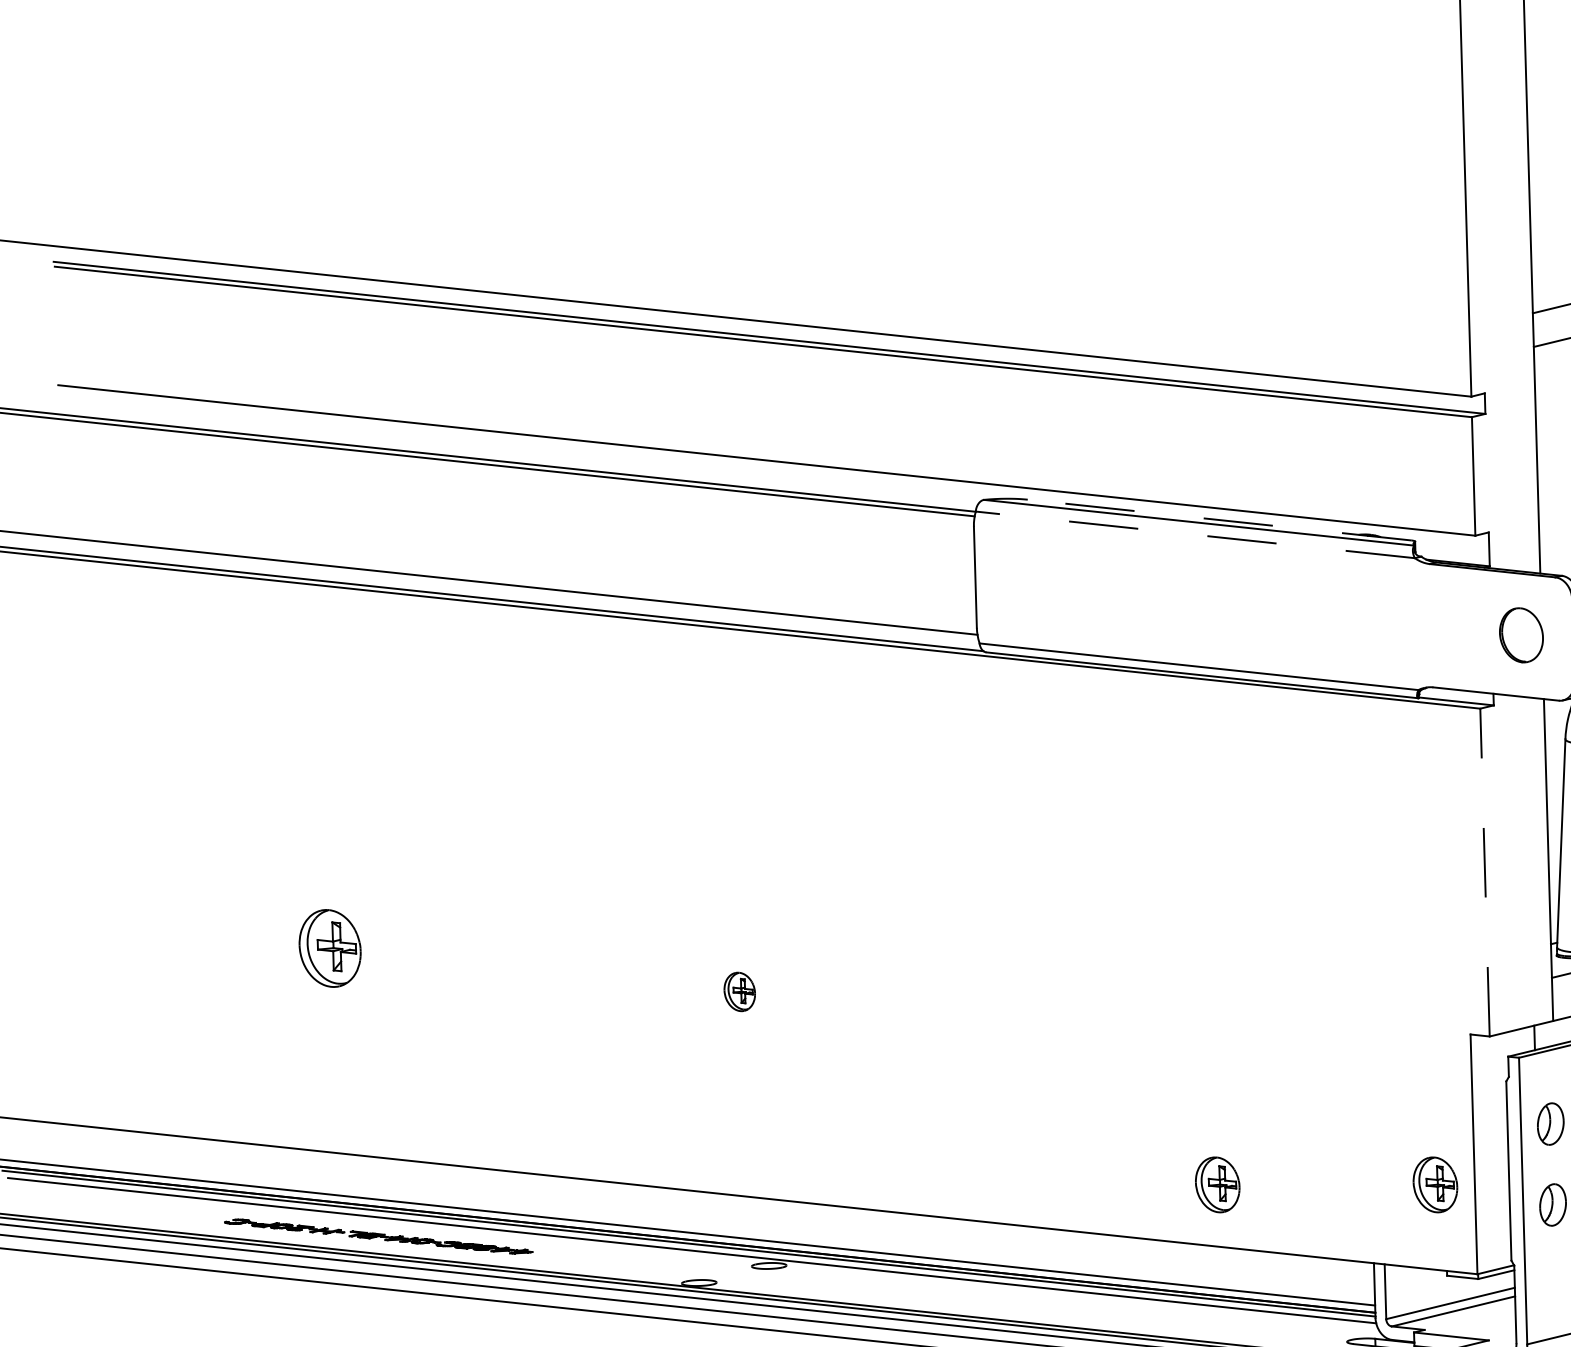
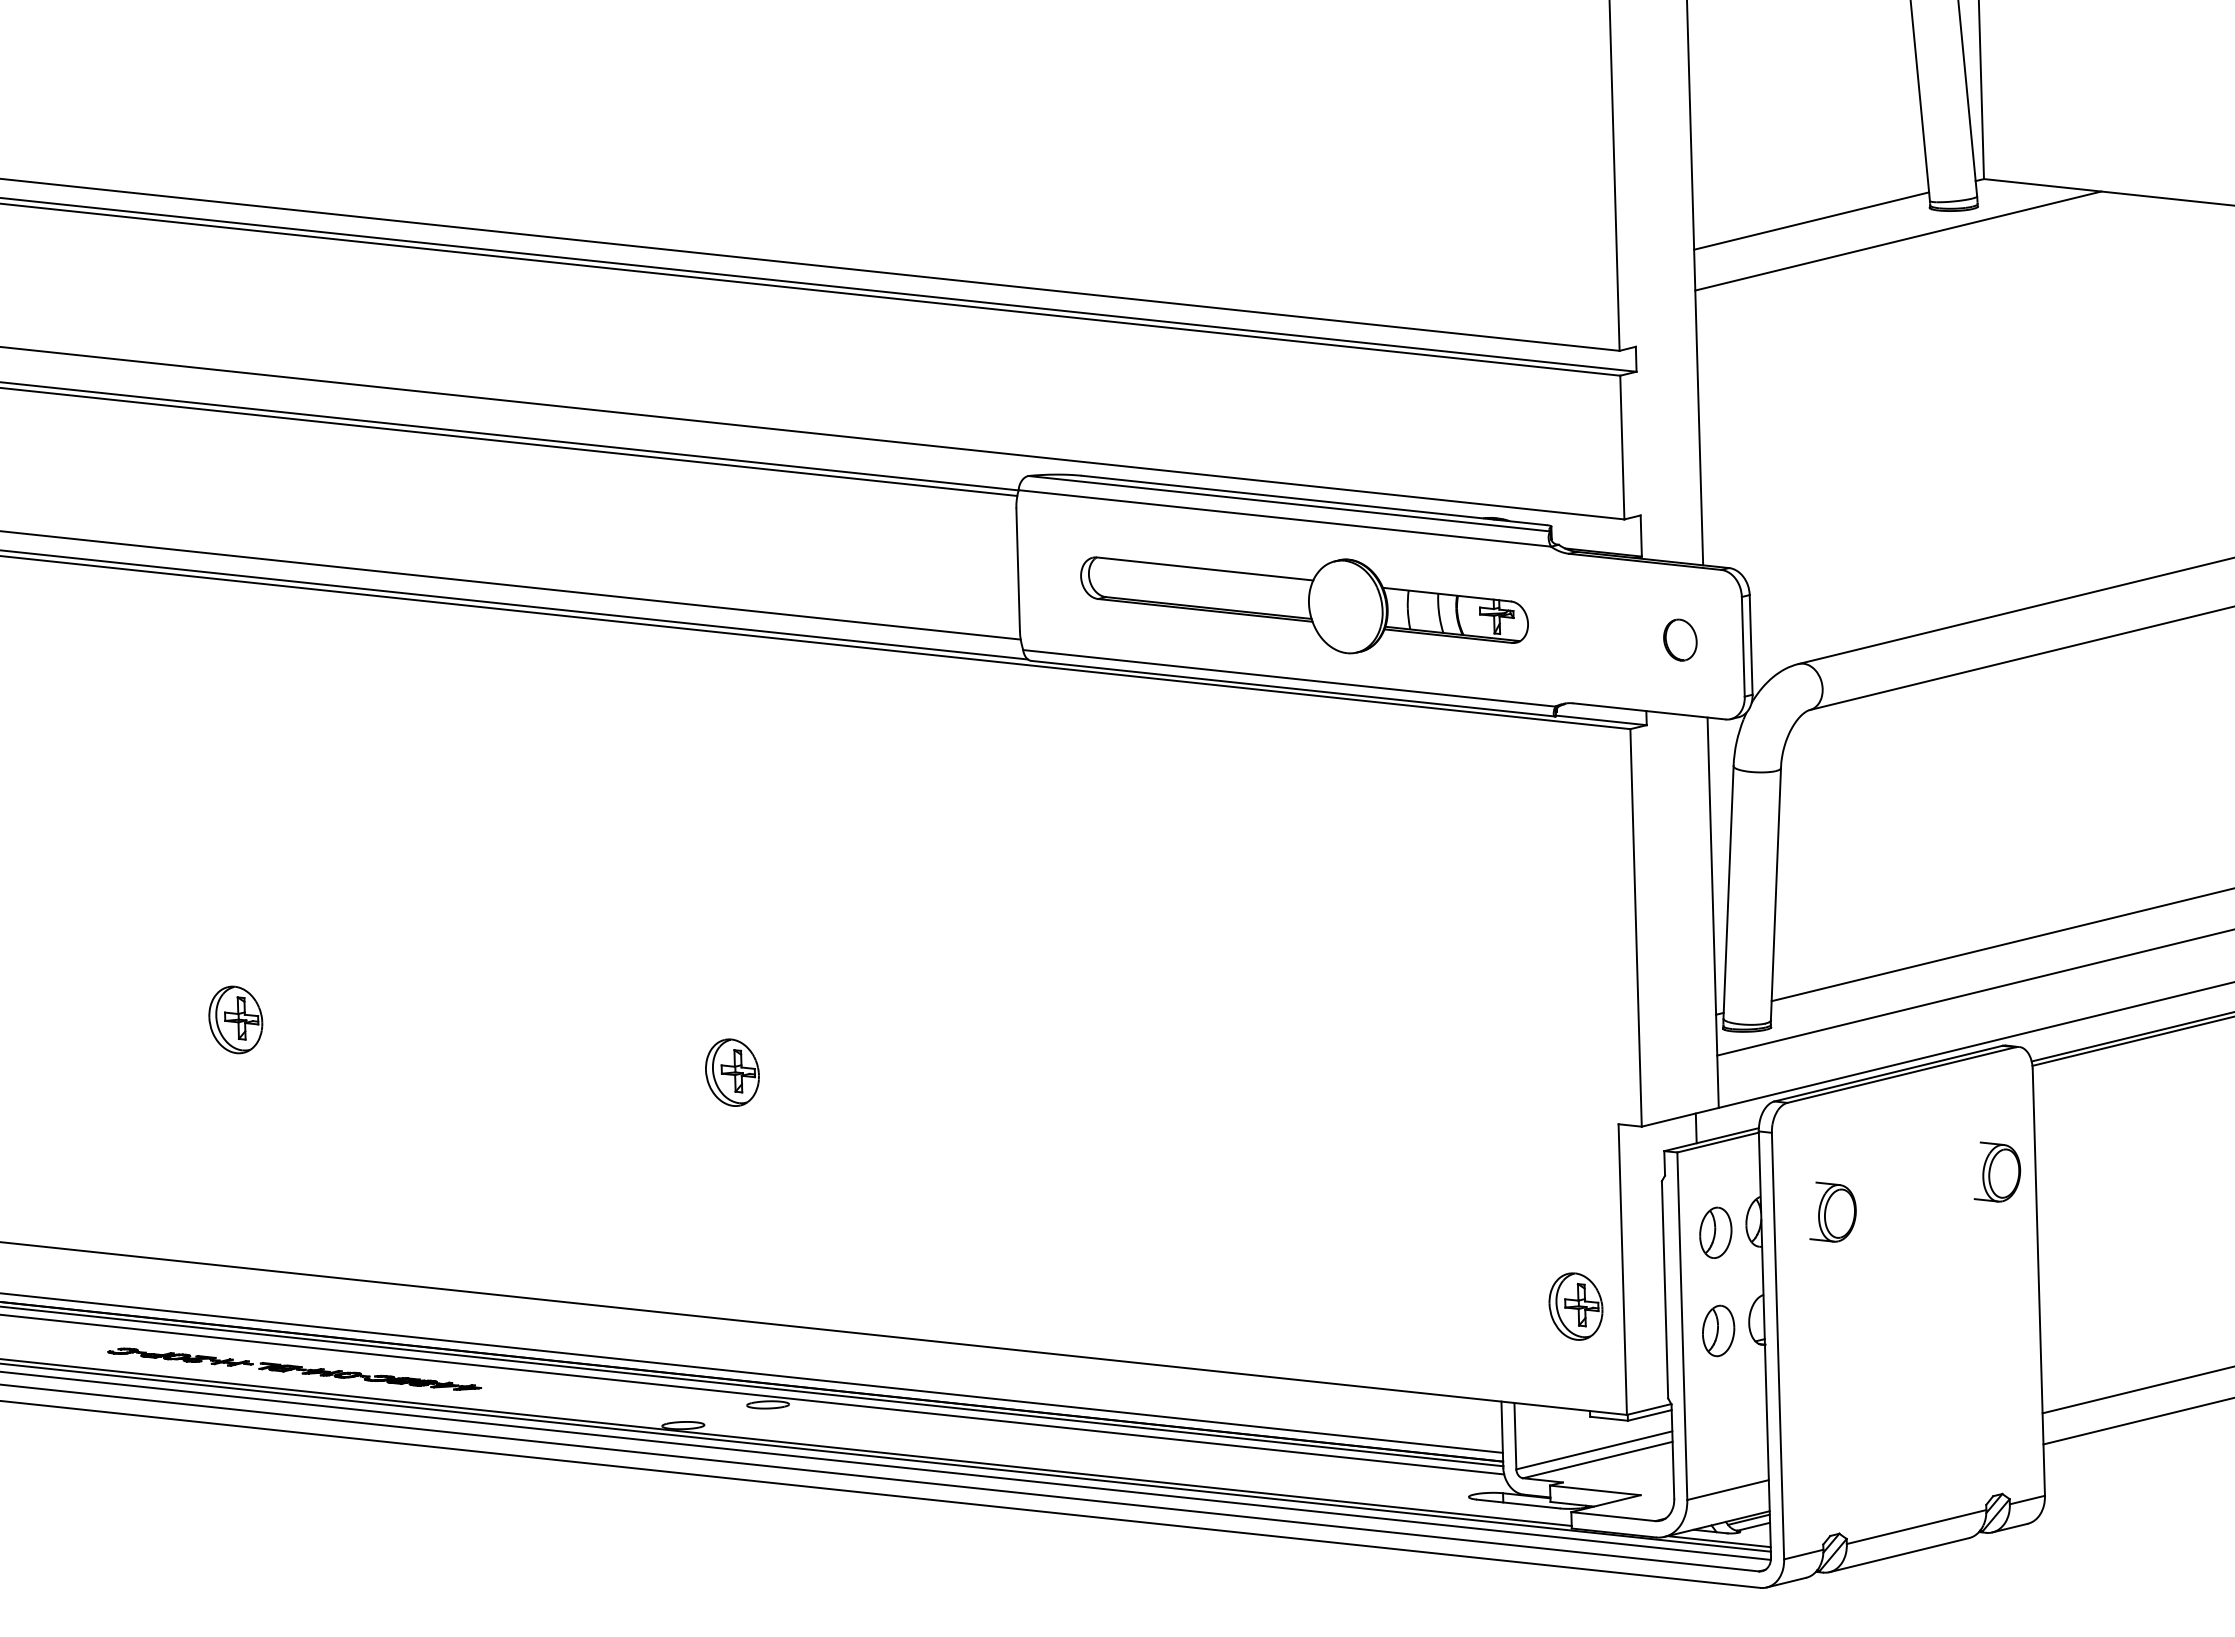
line: (1219, 520) -> (1314, 500), dashed -> solid
line: (1195, 534) -> (1284, 518), dashed -> solid
part: (1211, 606) -> (1304, 605), added
part: (1521, 634) -> (1680, 639), size x0.62
line: (1485, 872) -> (1636, 927), dashed -> solid
part: (329, 948) -> (235, 1019), size x0.71
part: (739, 991) -> (732, 1072), size x1.43
part: (1217, 1184) -> (1311, 1306), removed

